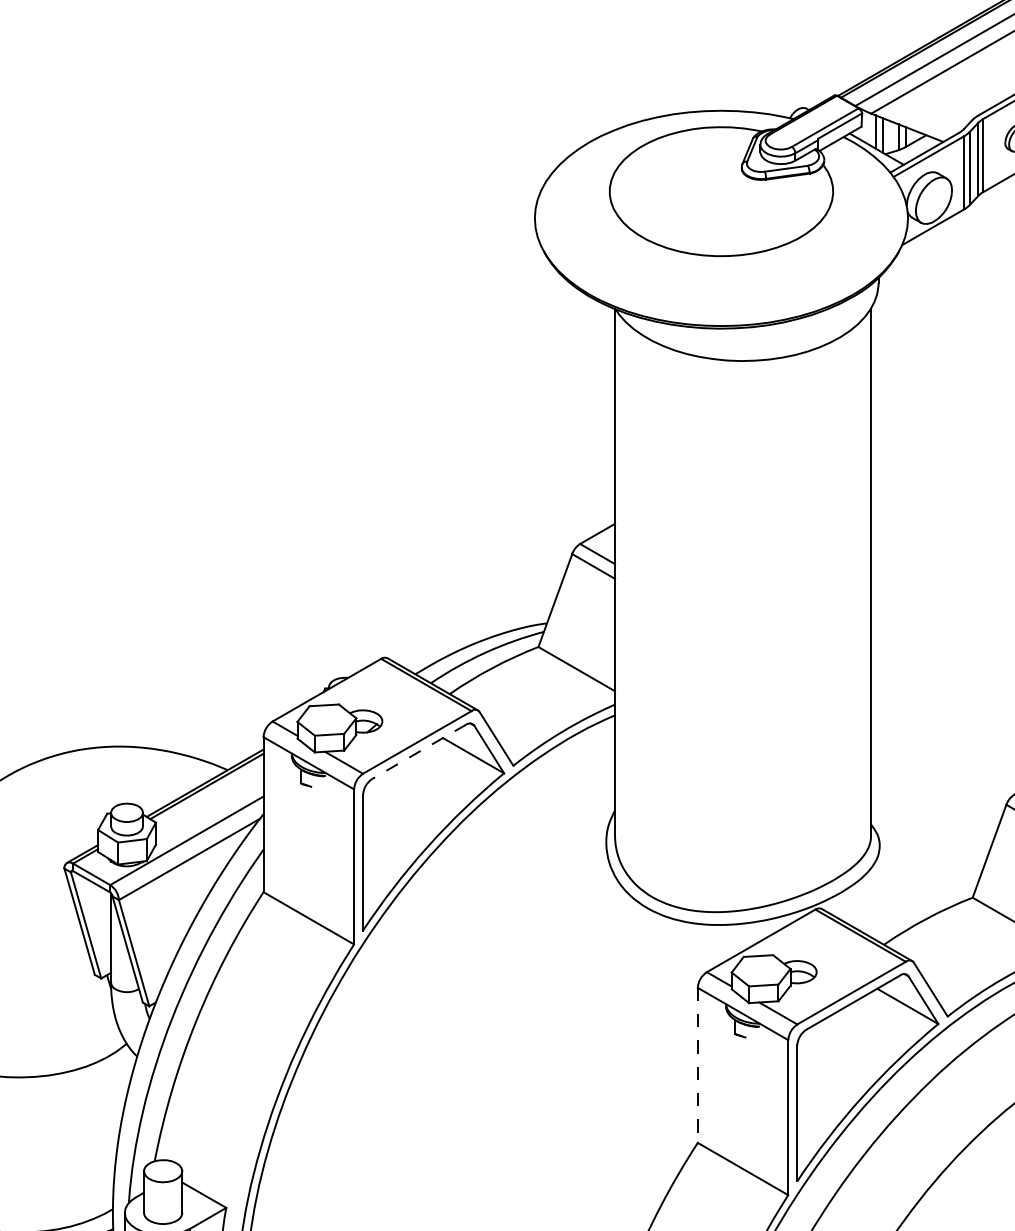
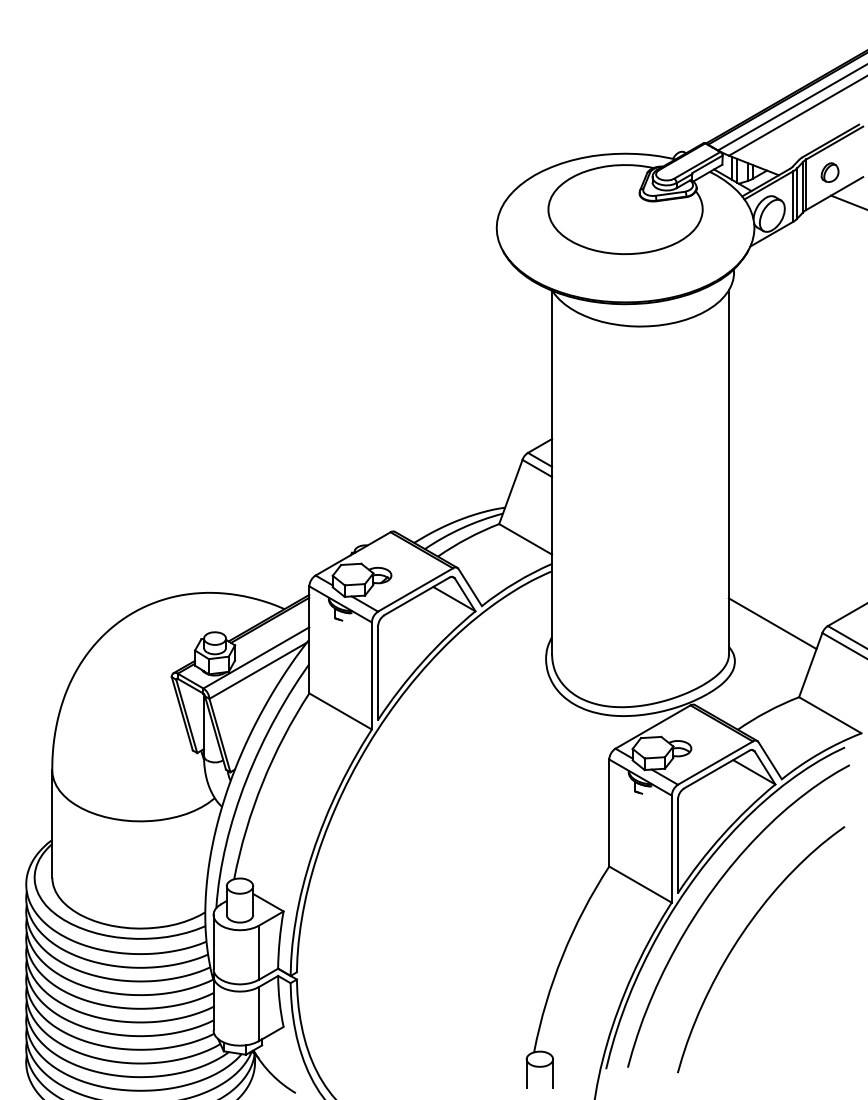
line: (418, 751) -> (416, 596), dashed -> solid
line: (934, 790) -> (772, 623), added
line: (698, 1066) -> (609, 813), dashed -> solid

